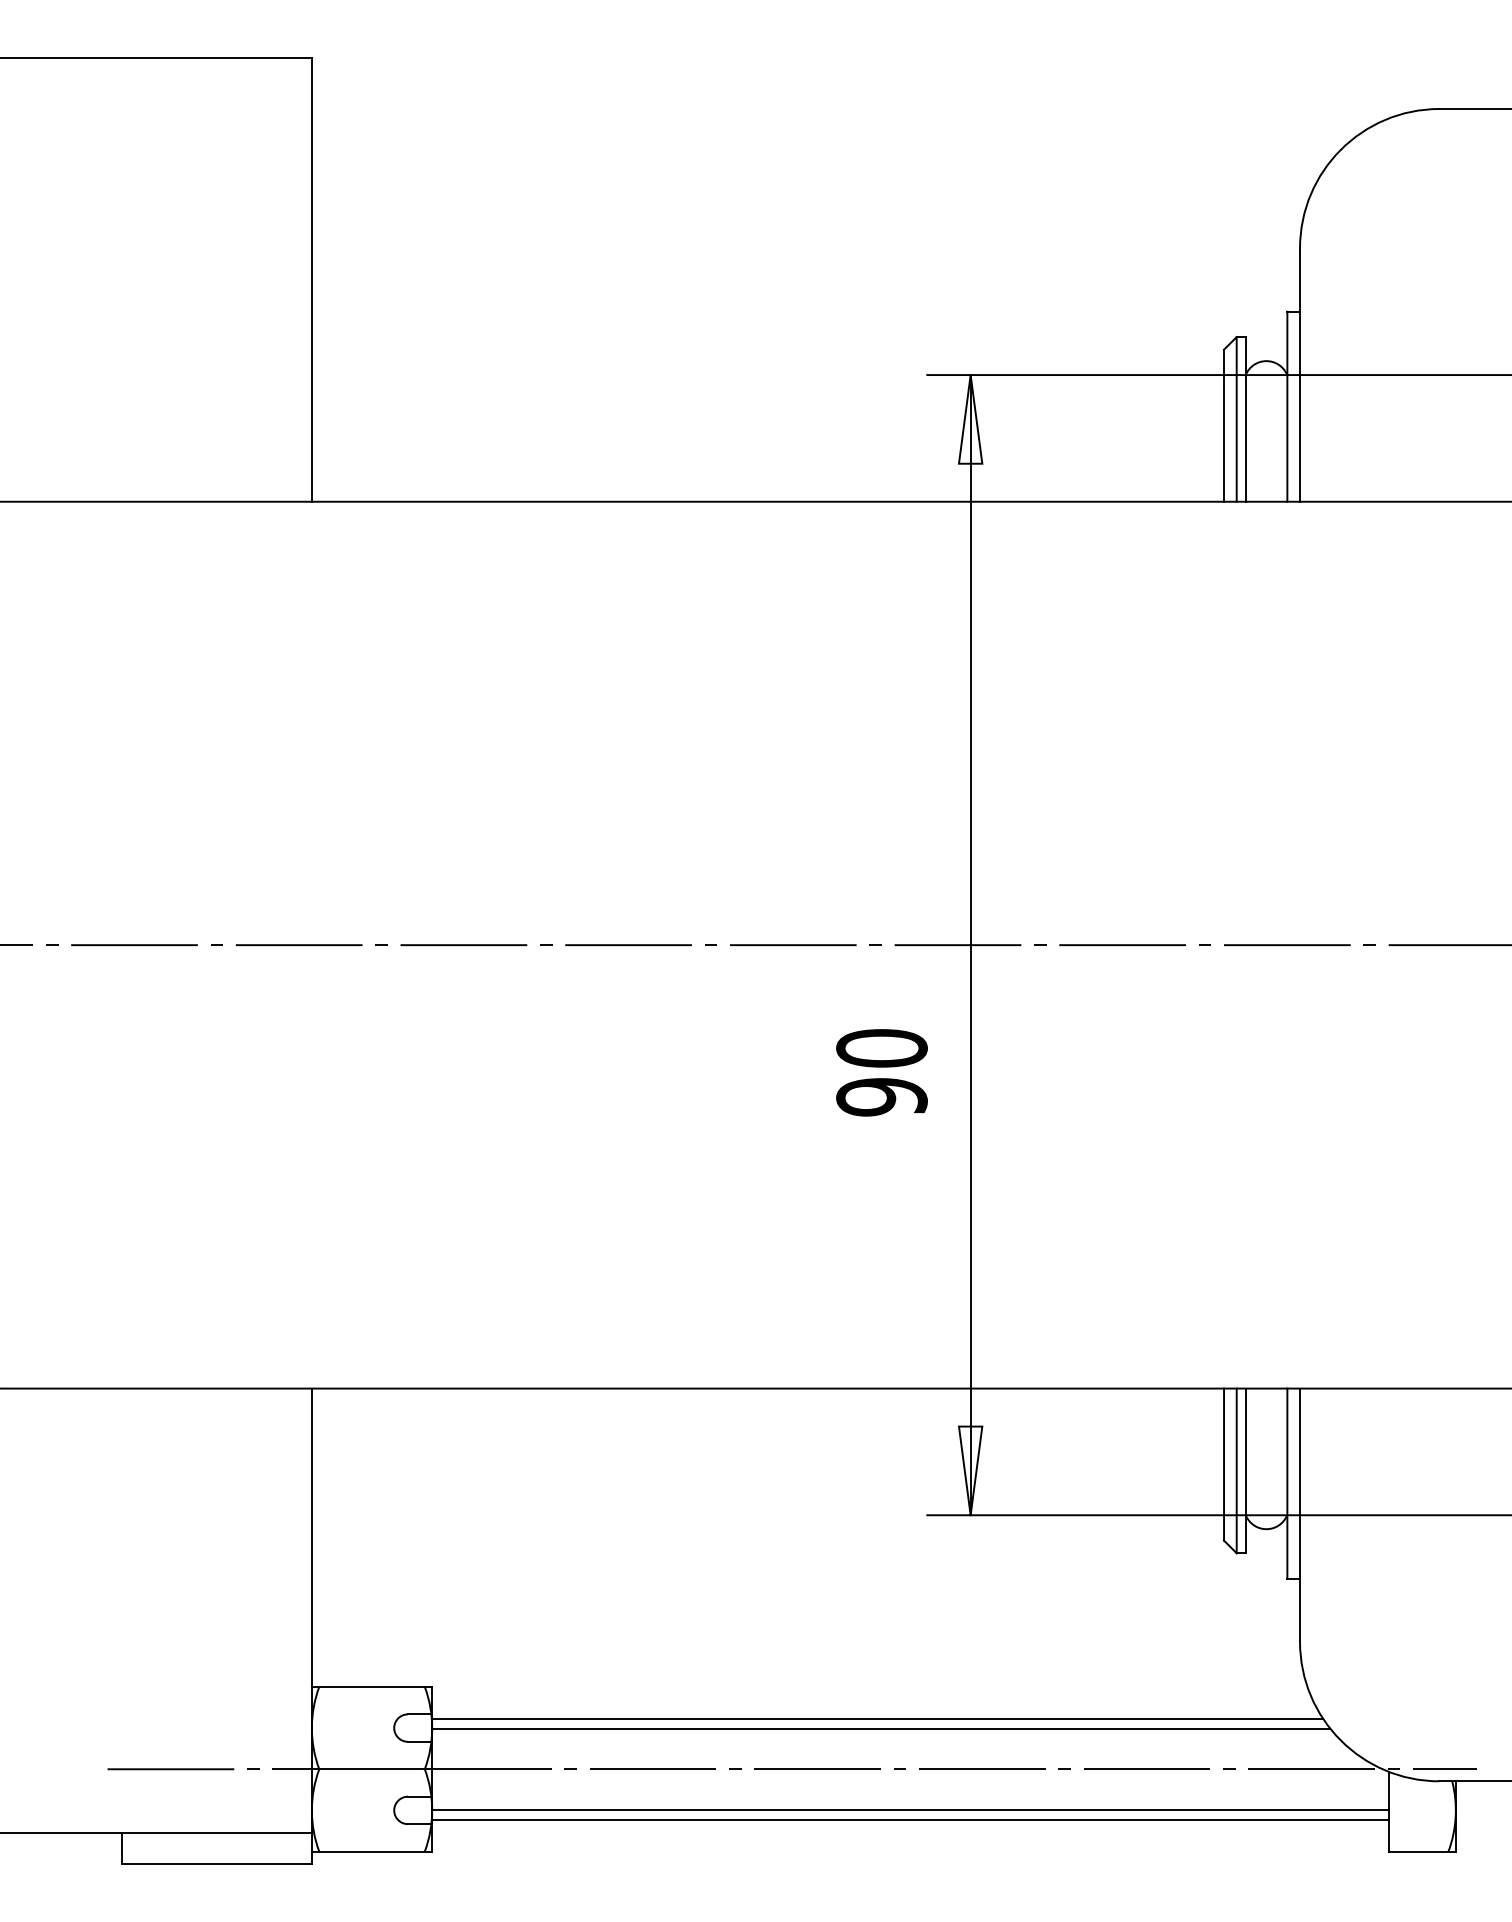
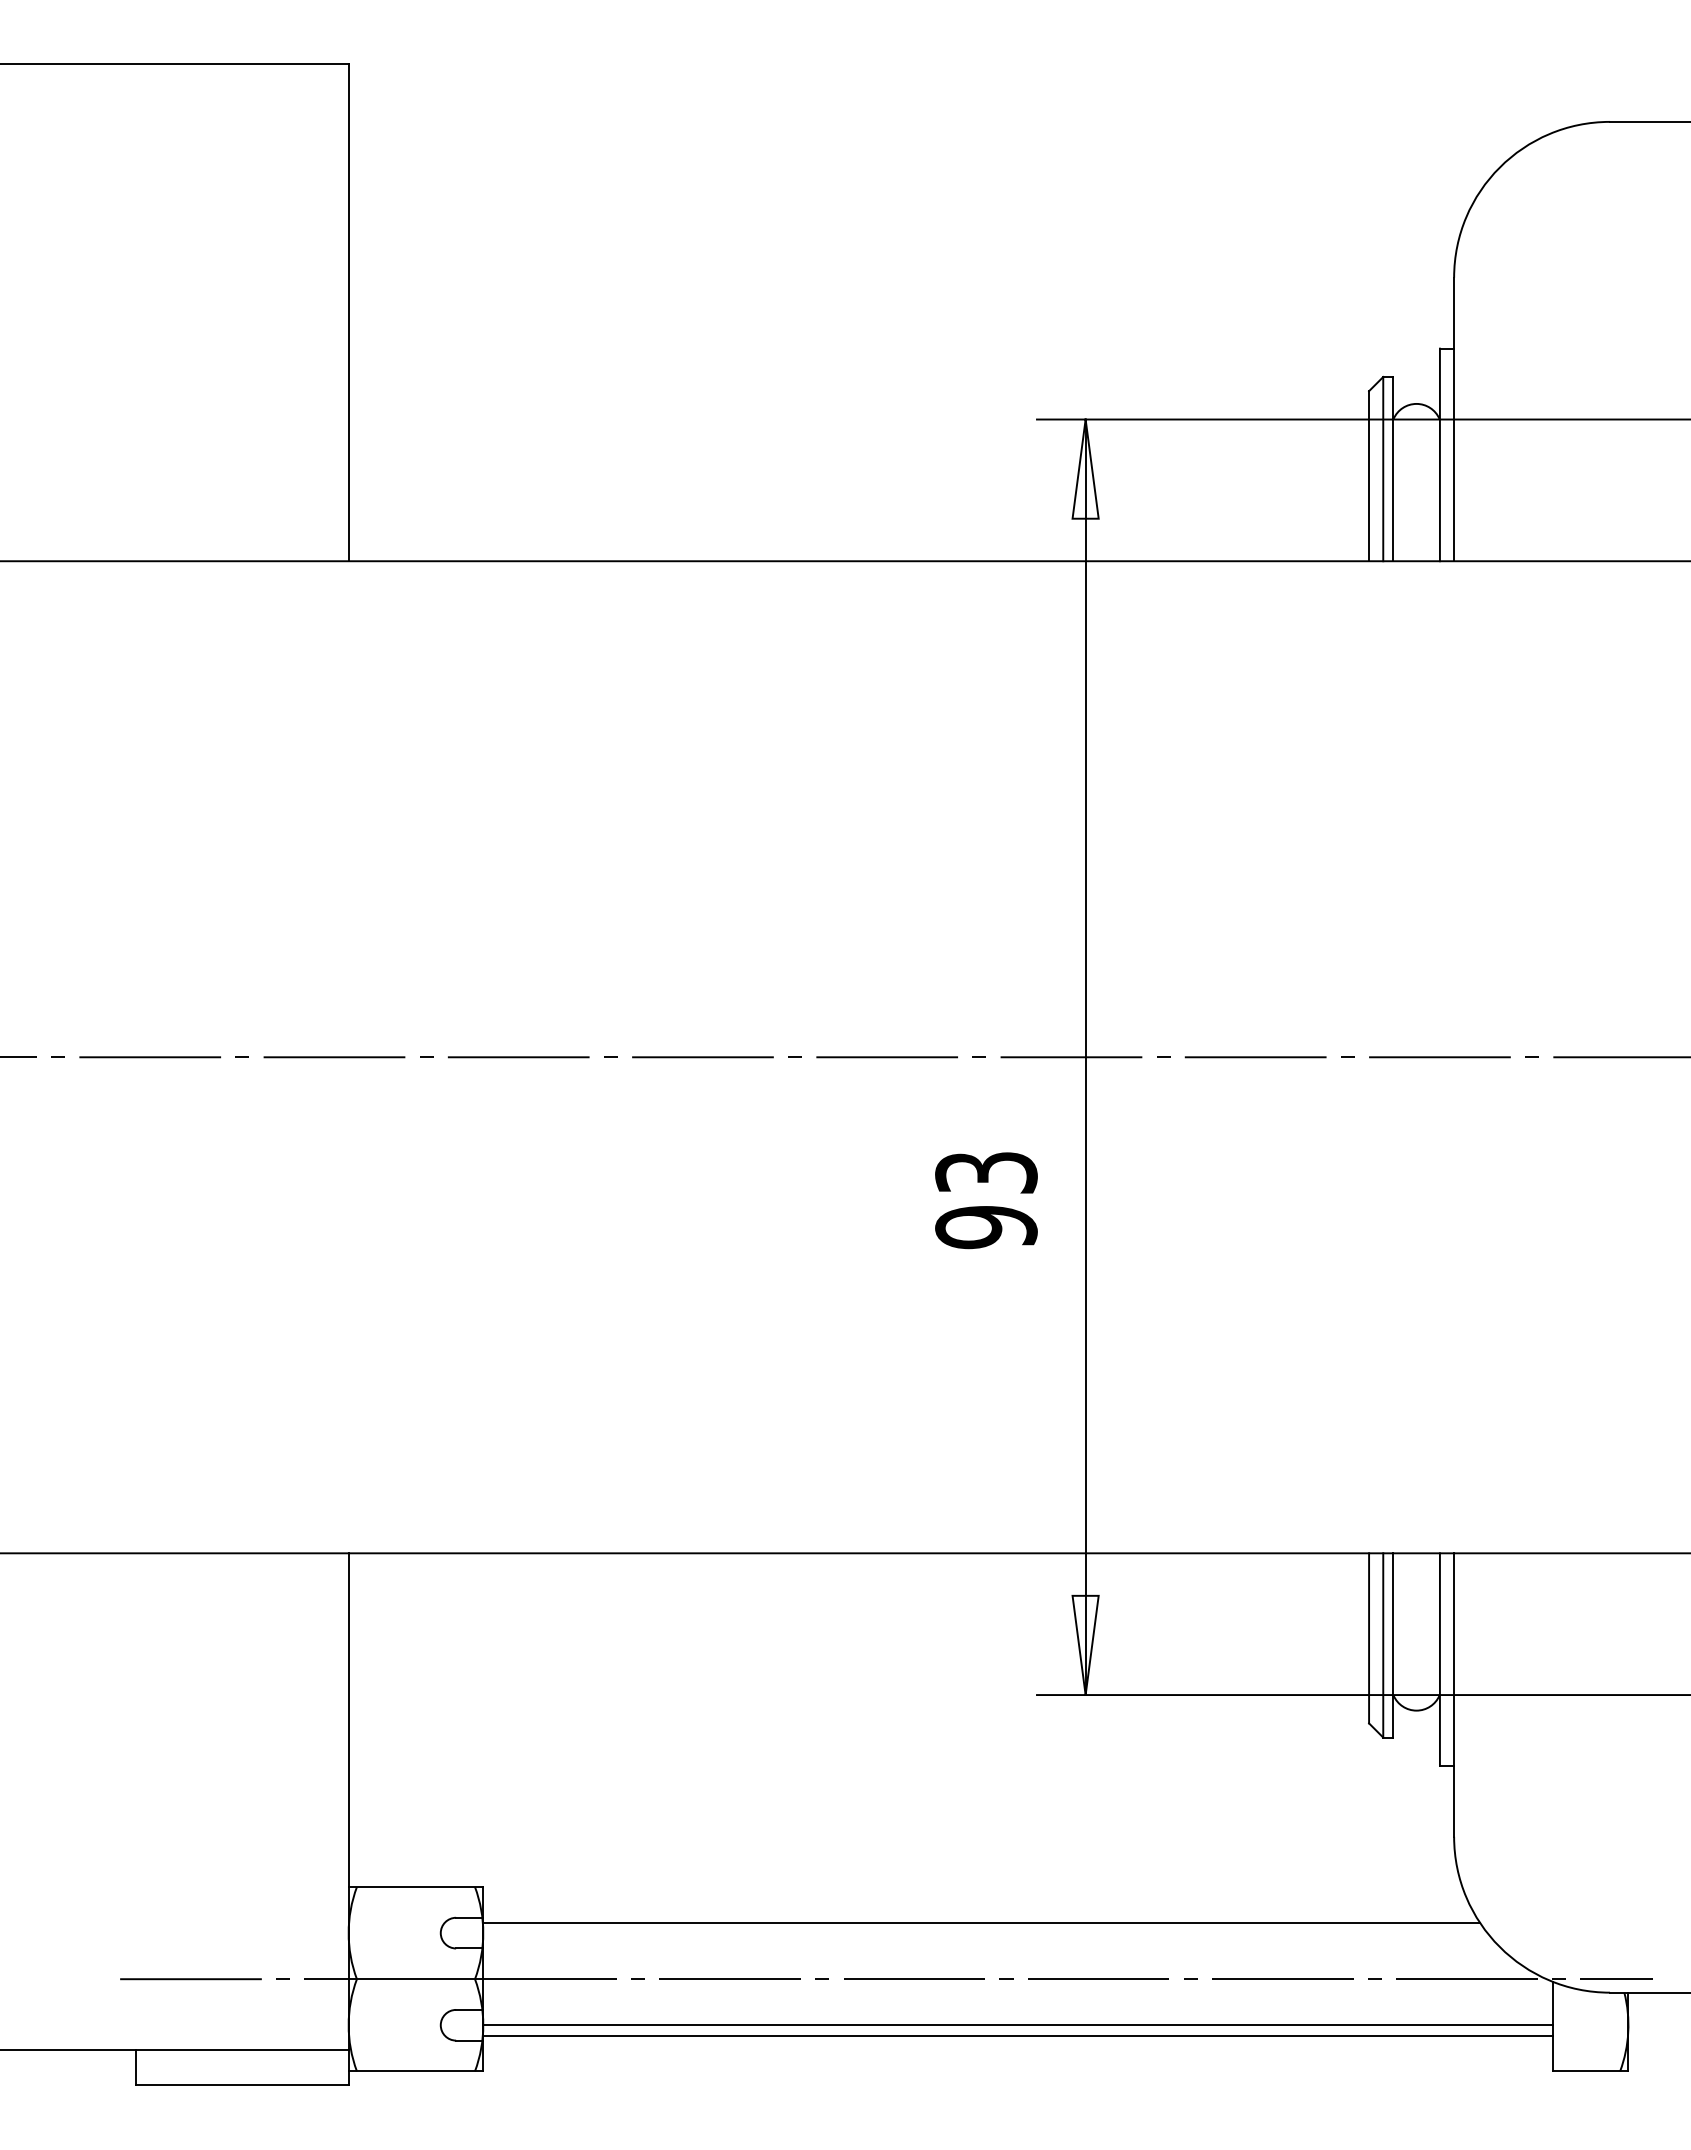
text: (882, 1048) -> (986, 1172), 90 -> 93
line: (881, 1728) -> (985, 1933), removed

